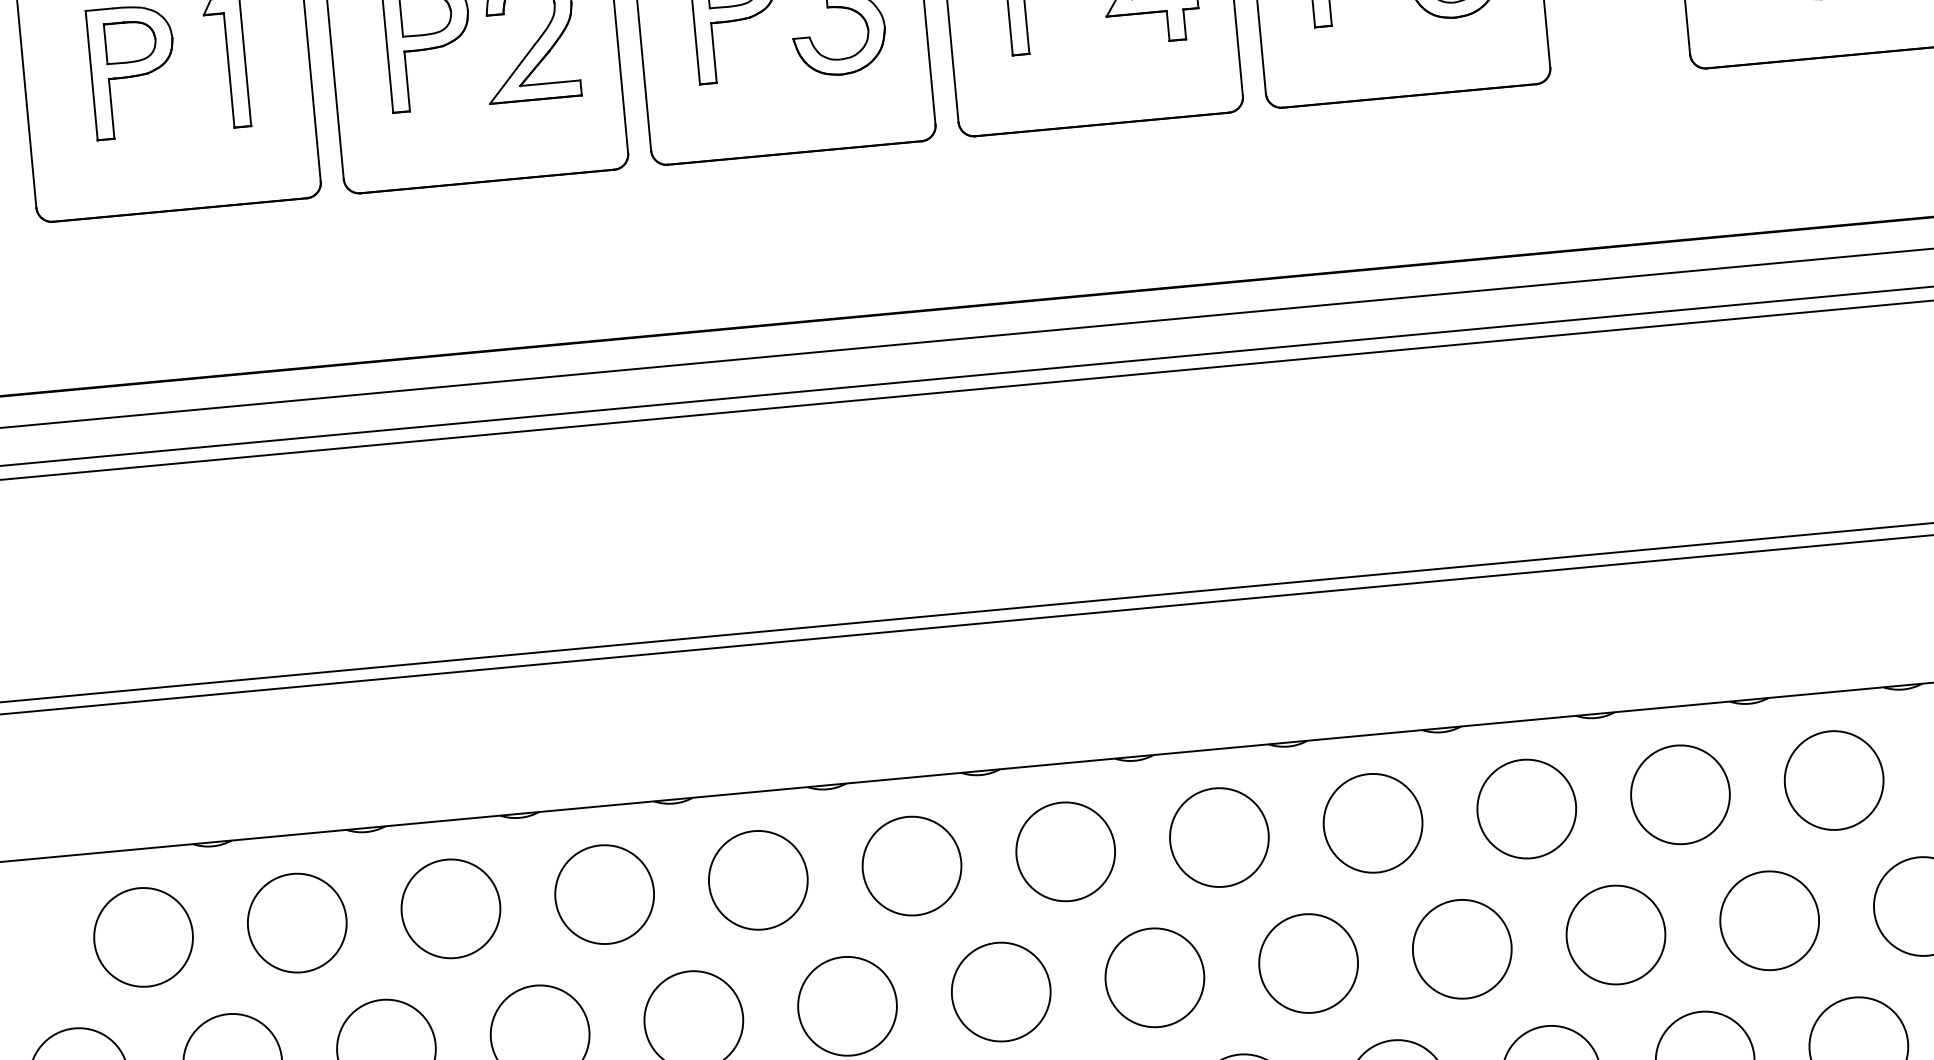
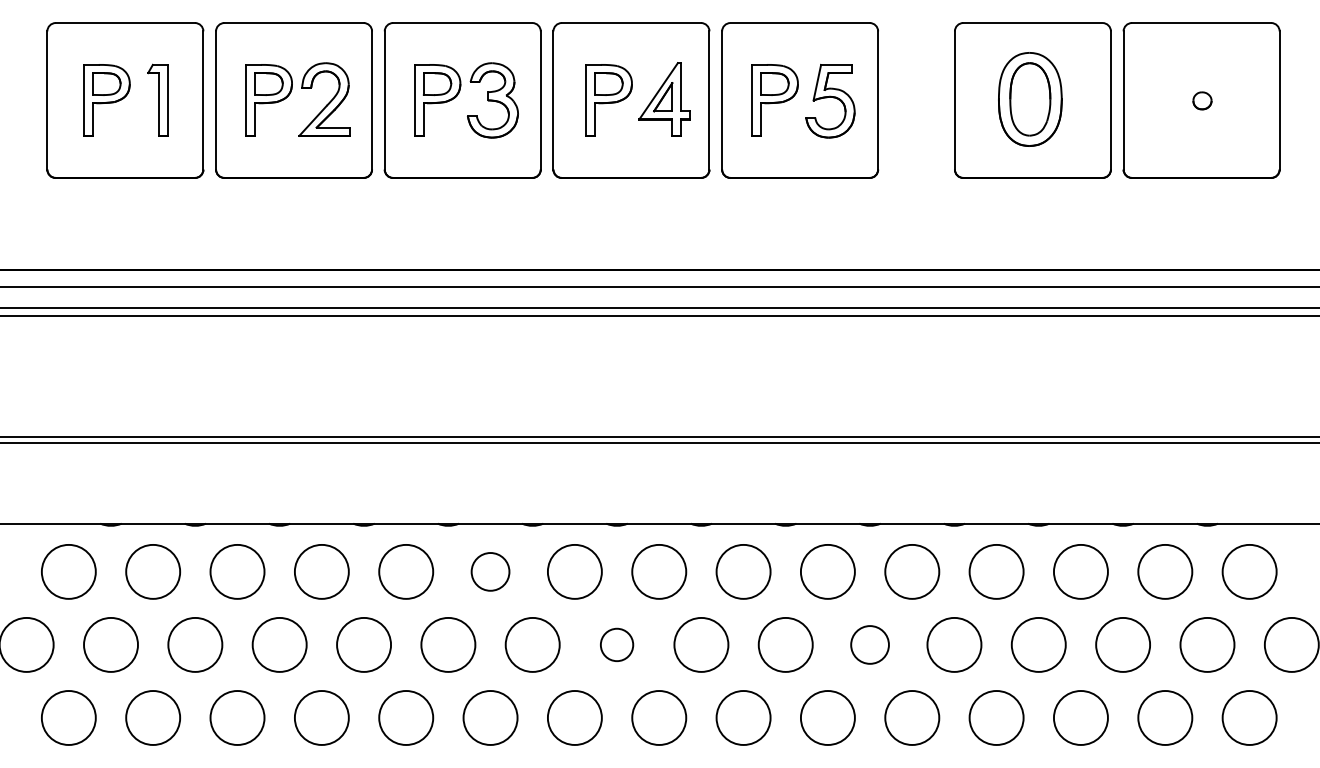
circle: (911, 865) -> (490, 571), size x0.7
circle: (1614, 934) -> (869, 644), size x0.7
circle: (1153, 977) -> (616, 644), size x0.6

